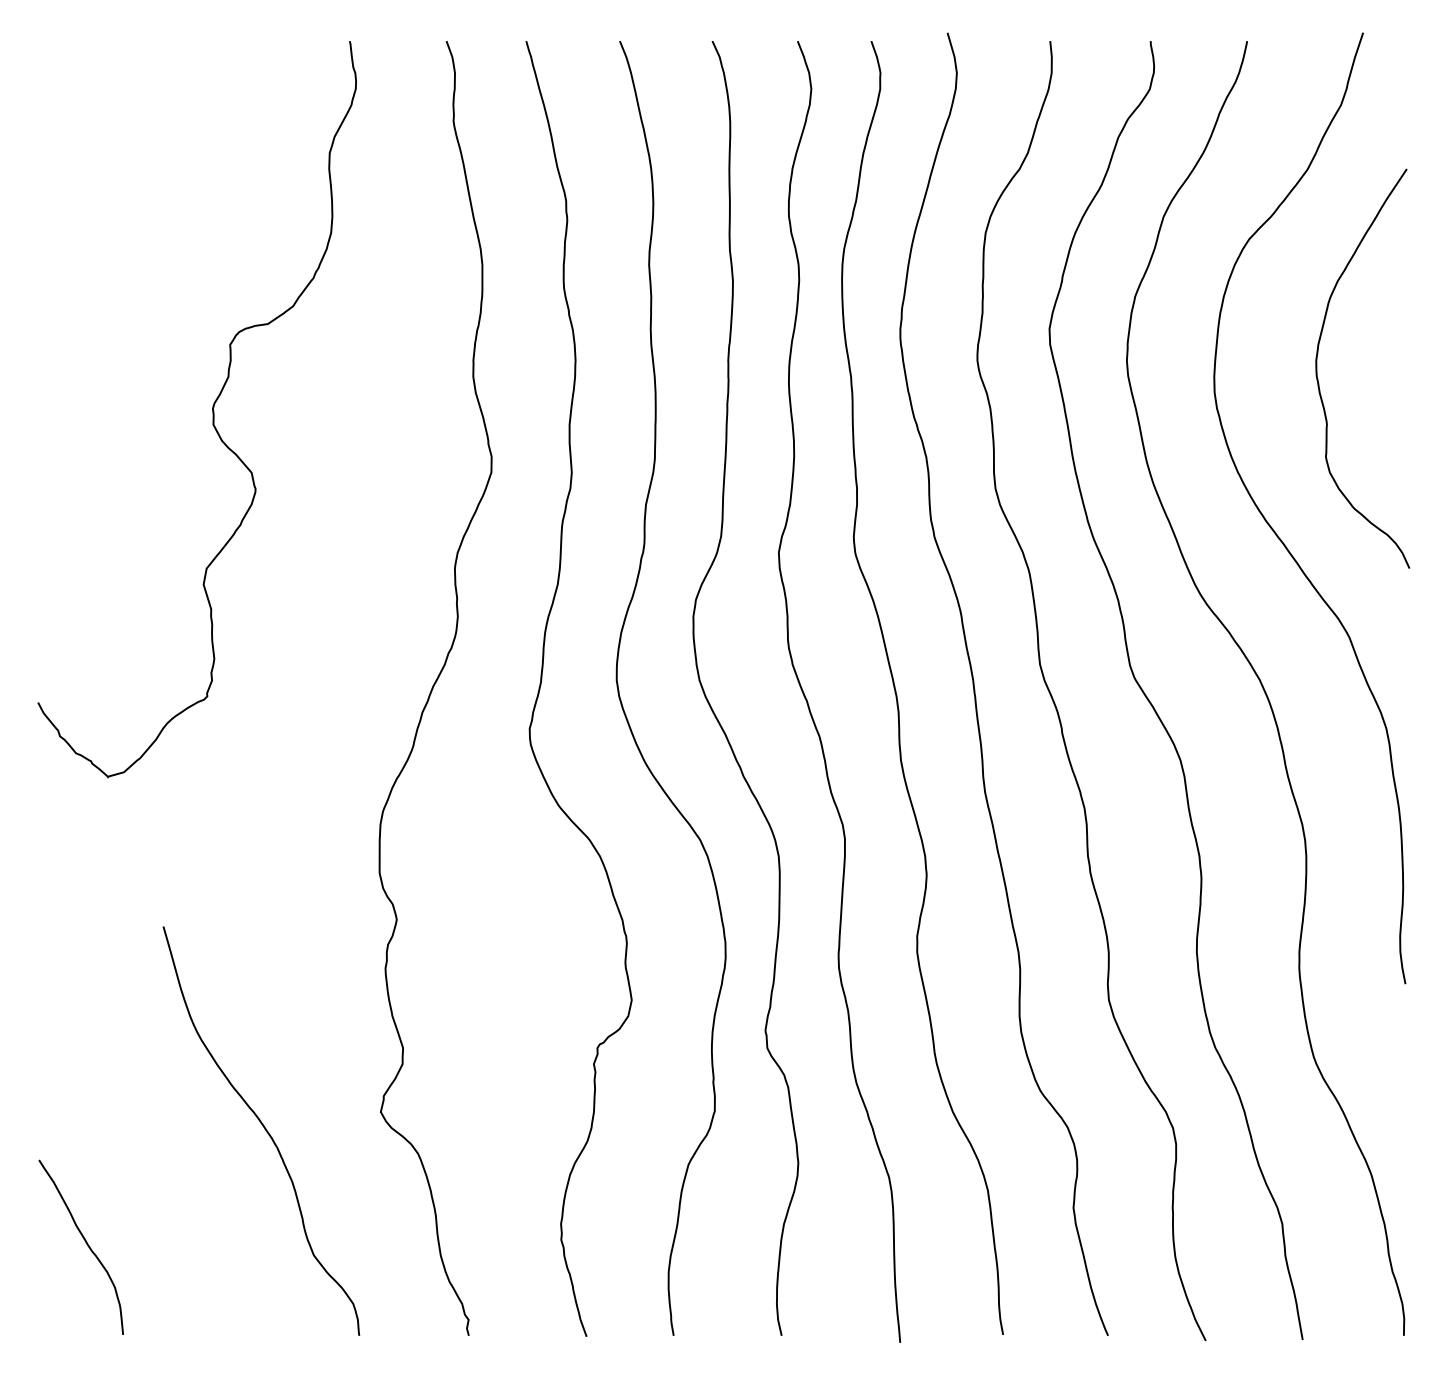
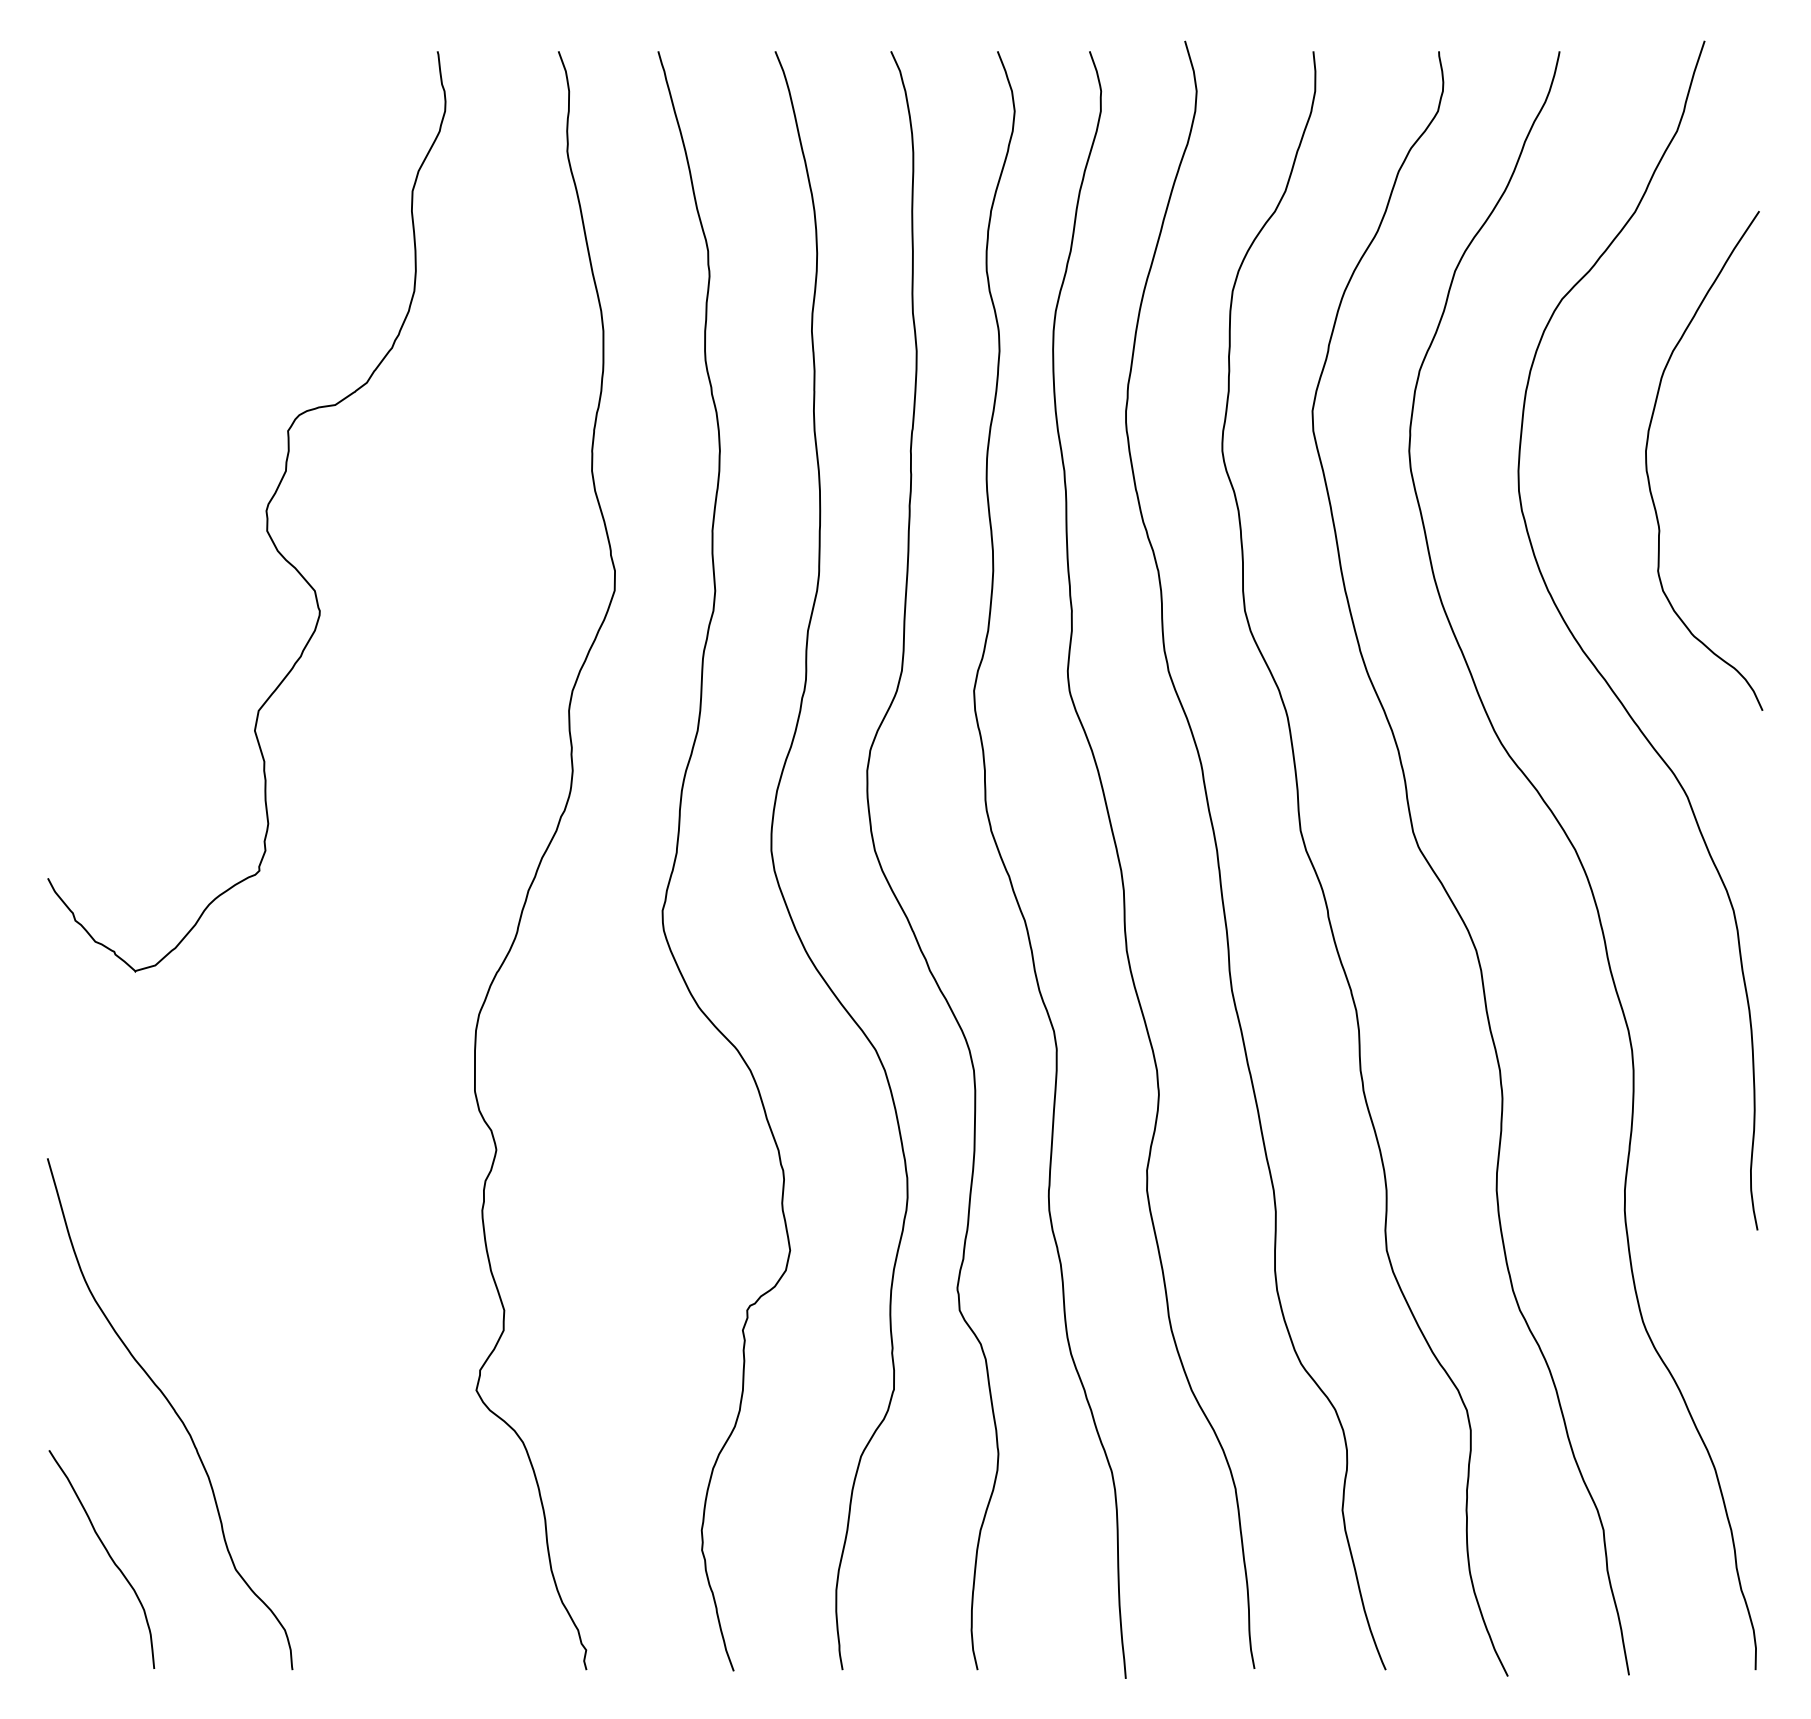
curve: (264, 1129) -> (174, 1412), moved

